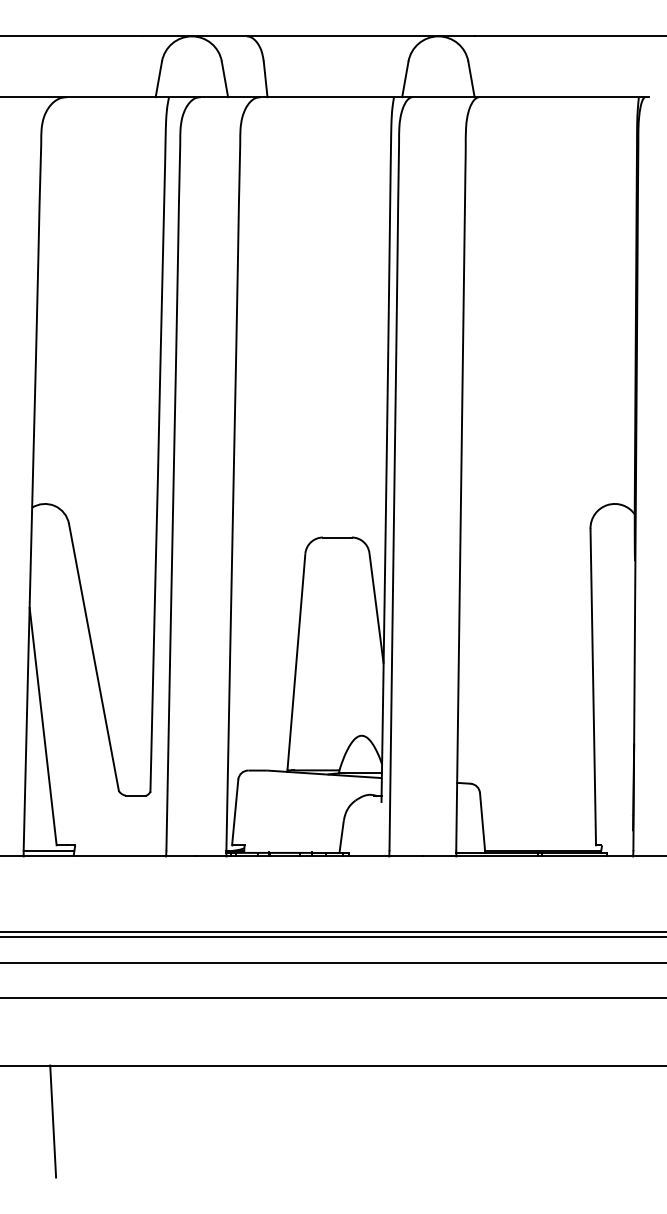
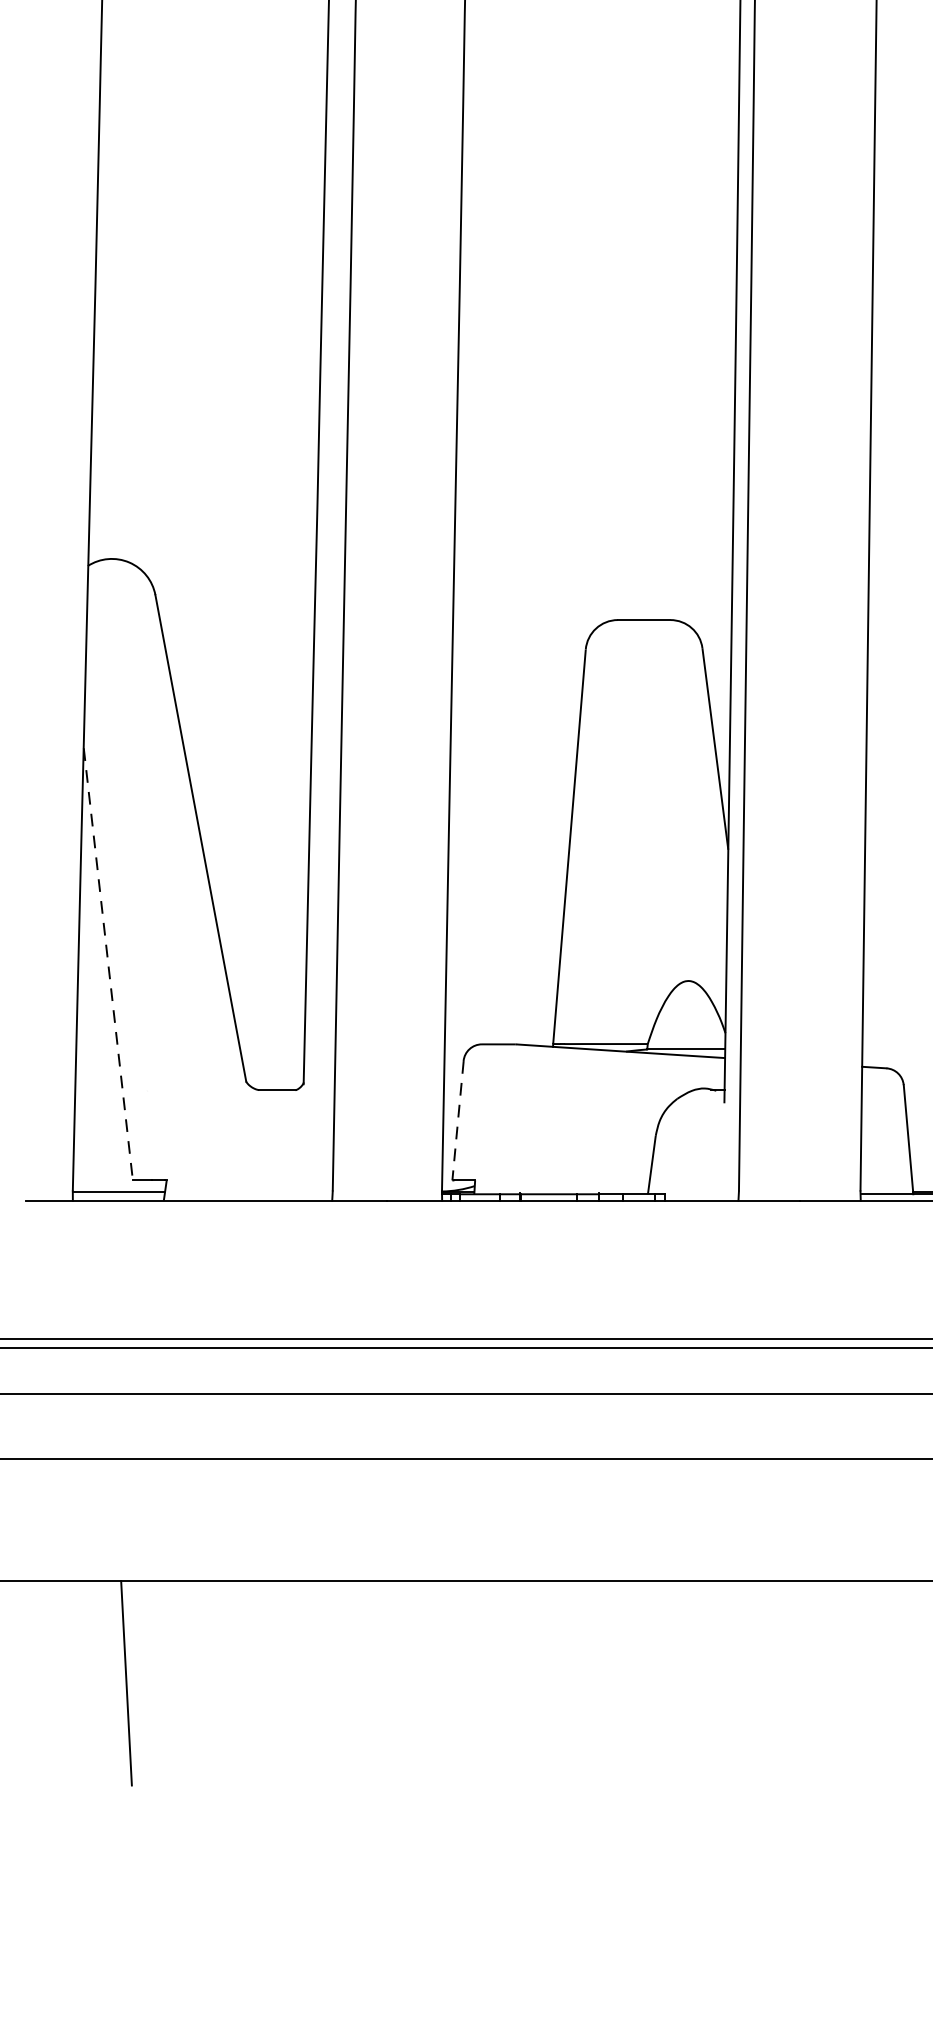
line: (43, 727) -> (108, 965), solid -> dashed
line: (235, 812) -> (458, 1120), solid -> dashed

